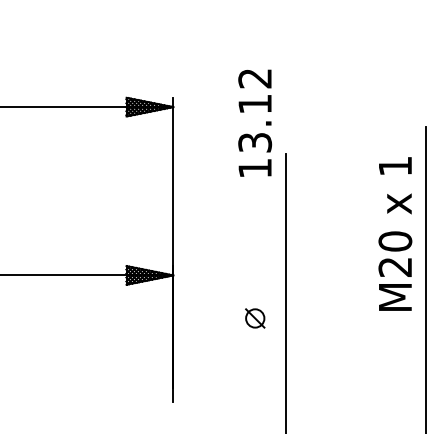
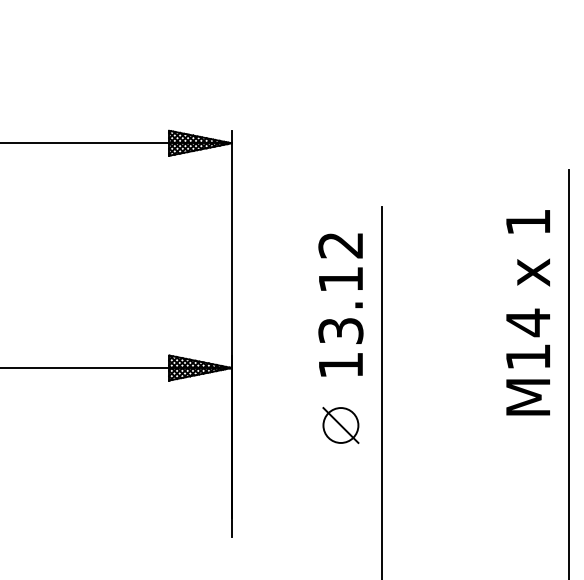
text: (255, 122) -> (341, 304), moved
text: (395, 253) -> (528, 338), M20 -> M14
part: (255, 318) -> (341, 425), size x1.43

